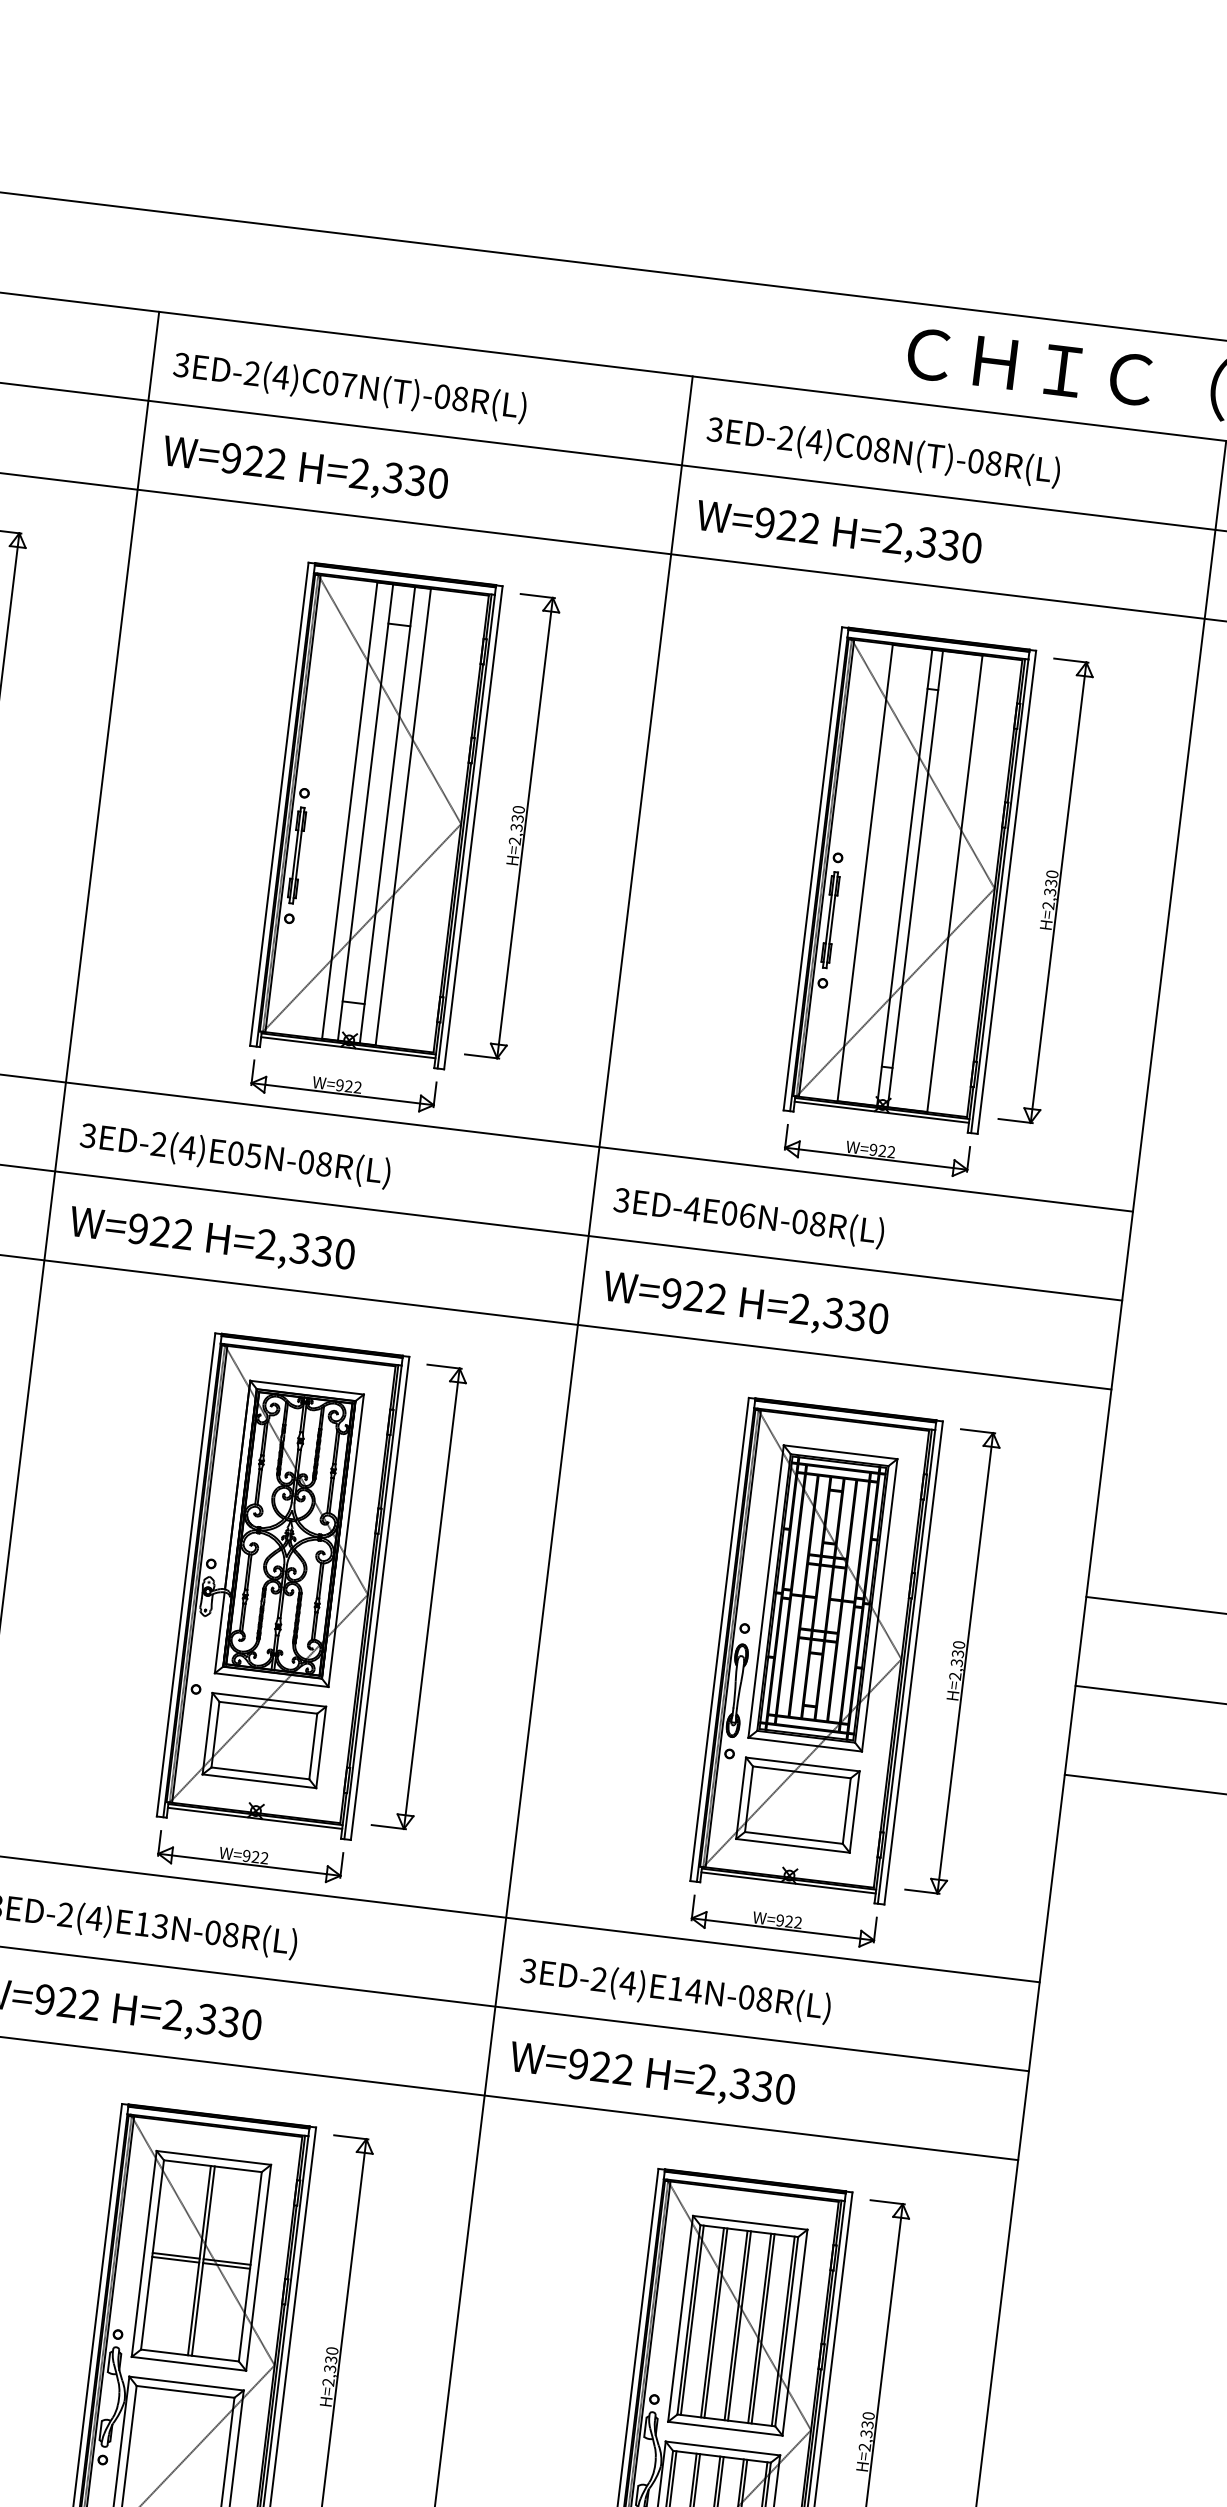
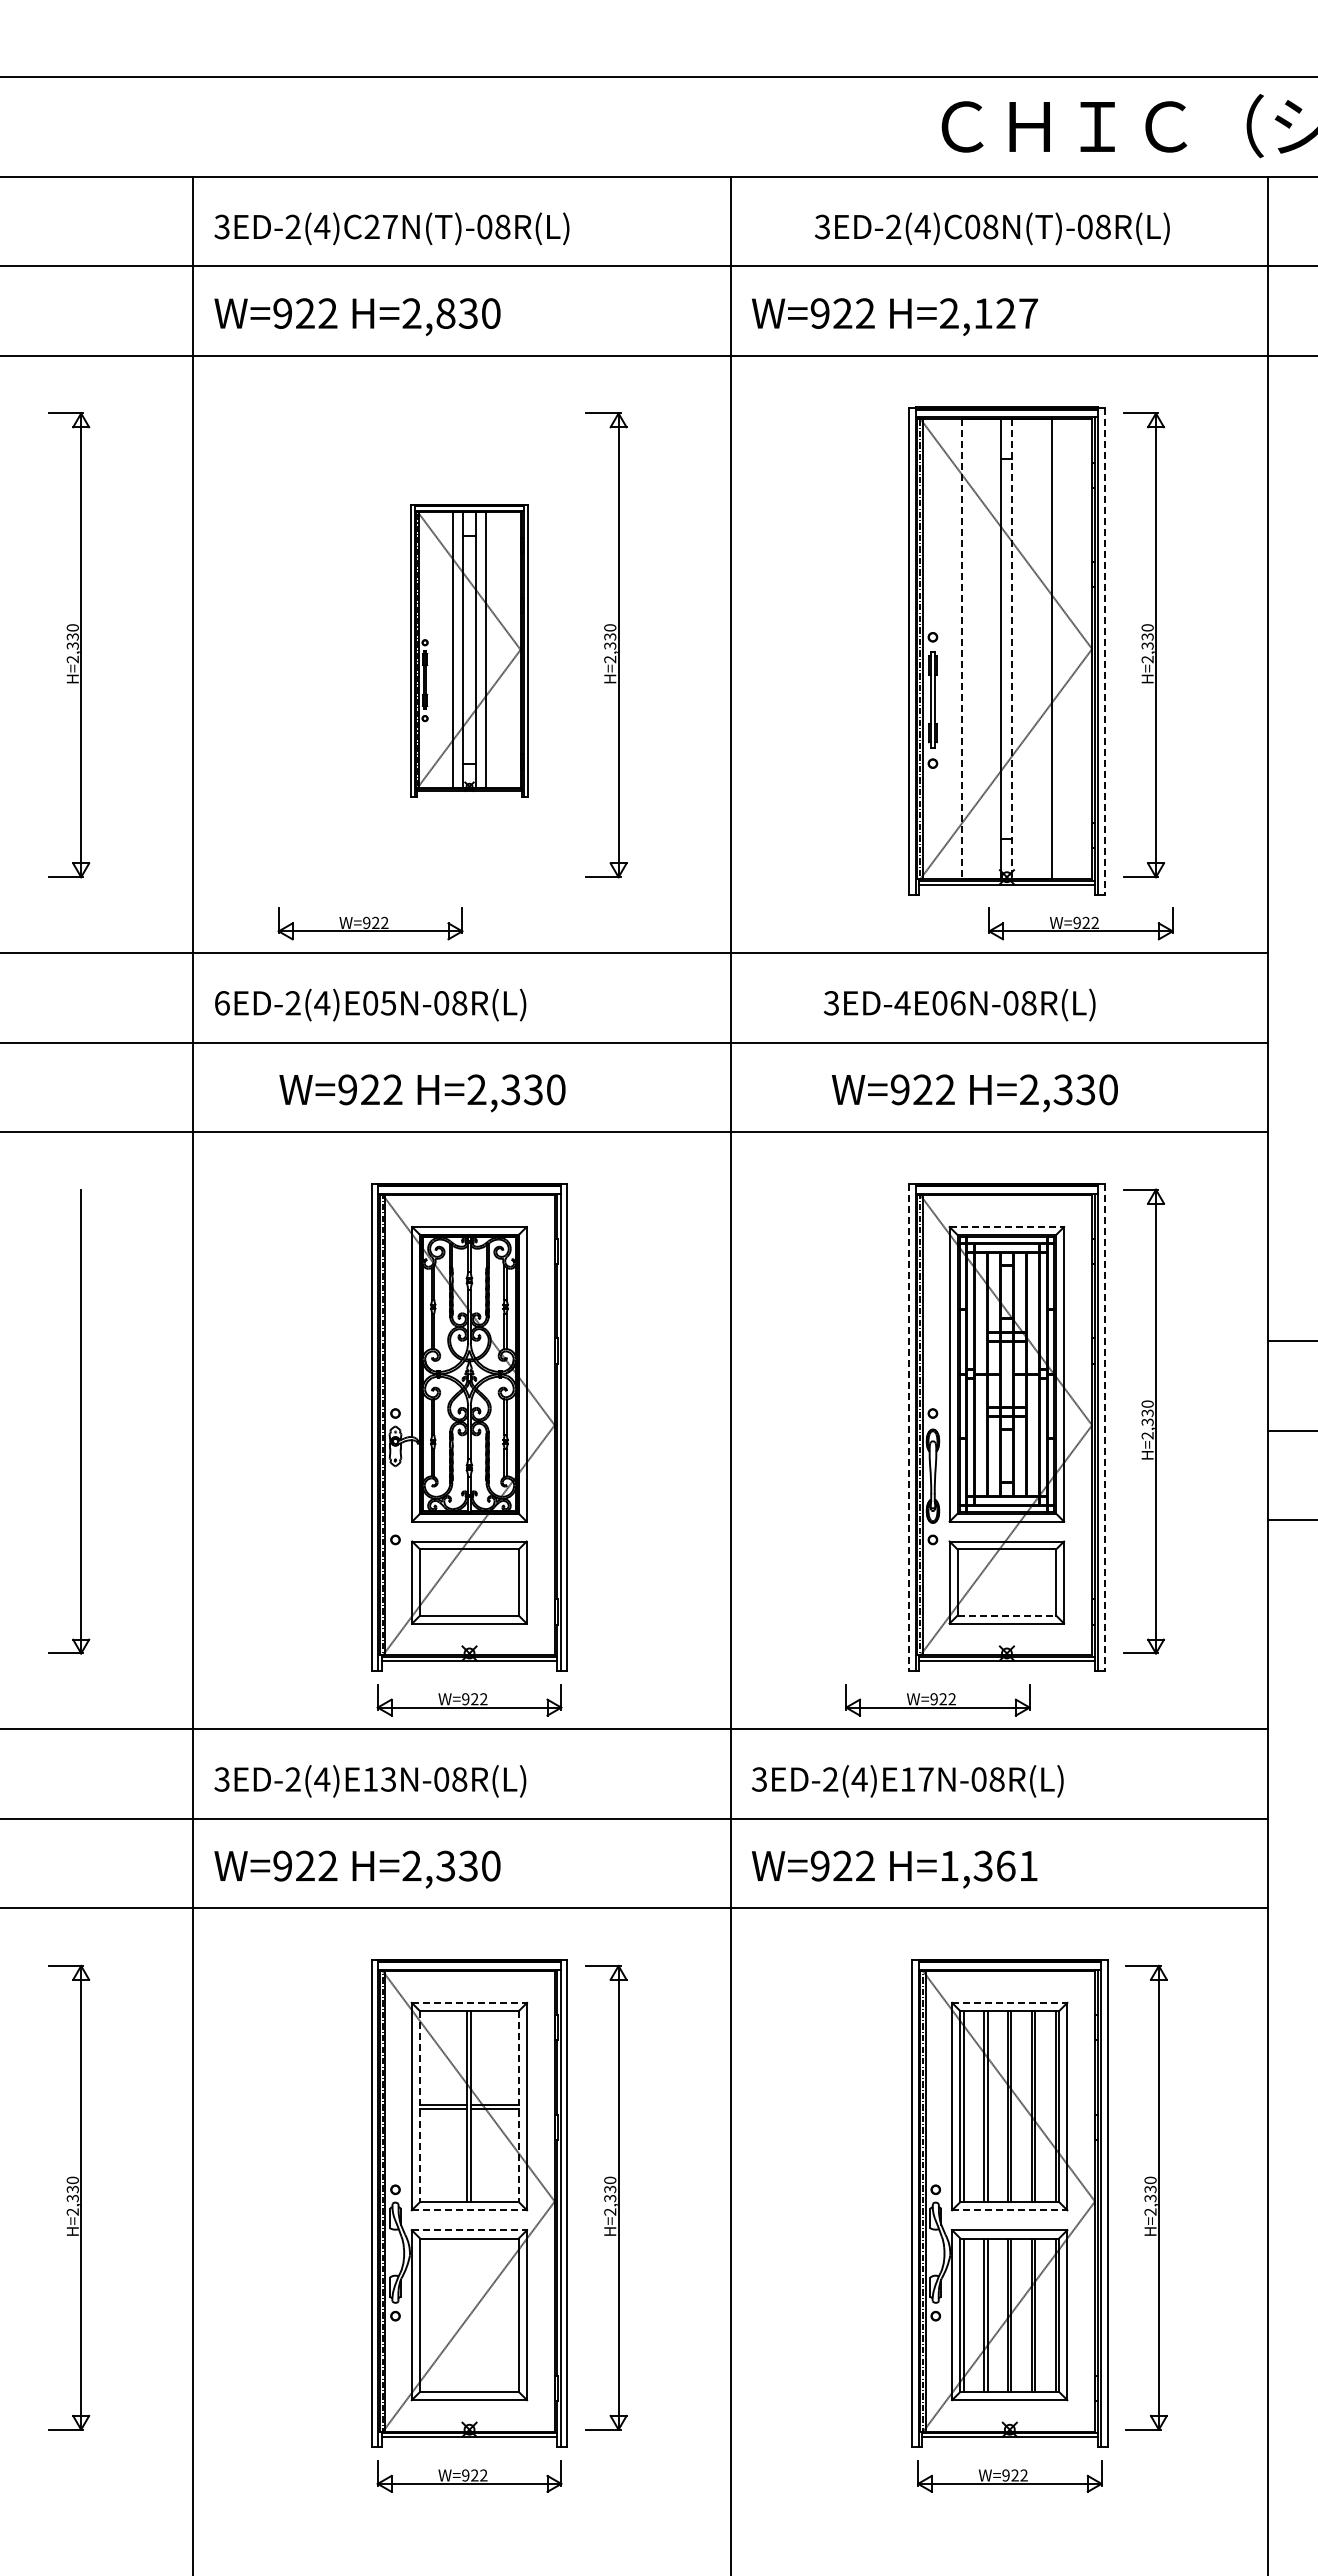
text: (330, 382) -> (371, 226), 3ED-2(4)C07N(T)-08R(L) -> 3ED-2(4)C27N(T)-08R(L)
text: (883, 451) -> (992, 228), moved
text: (393, 477) -> (445, 313), H=2,330 -> H=2,830
text: (949, 545) -> (1005, 313), H=2,330 -> H=2,127
part: (376, 815) -> (469, 650), size x0.6
line: (864, 873) -> (961, 649), solid -> dashed
line: (915, 879) -> (1012, 649), solid -> dashed
line: (1006, 892) -> (1104, 651), solid -> dashed
part: (343, 1086) -> (370, 923), moved
text: (87, 1135) -> (221, 1003), 3ED-2(4)E05N-08R(L) -> 6ED-2(4)E05N-08R(L)
part: (876, 1150) -> (1080, 923), moved
text: (748, 1216) -> (959, 1004), moved
text: (211, 1241) -> (422, 1093), moved
text: (745, 1306) -> (974, 1093), moved
line: (841, 1452) -> (1007, 1227), solid -> dashed
part: (431, 1598) -> (618, 1421), removed
line: (719, 1639) -> (909, 1427), solid -> dashed
line: (913, 1662) -> (1104, 1427), solid -> dashed
line: (794, 1837) -> (1007, 1615), solid -> dashed
part: (783, 1922) -> (937, 1700), moved
text: (693, 1990) -> (925, 1779), 3ED-2(4)E14N-08R(L) -> 3ED-2(4)E17N-08R(L)
text: (745, 2083) -> (988, 1865), H=2,330 -> H=1,361
line: (213, 2157) -> (469, 2002), solid -> dashed
line: (750, 2222) -> (1009, 2002), solid -> dashed
line: (152, 2255) -> (420, 2107), solid -> dashed
line: (250, 2267) -> (518, 2107), solid -> dashed
line: (188, 2364) -> (469, 2210), solid -> dashed
line: (186, 2383) -> (469, 2230), solid -> dashed
line: (725, 2428) -> (1009, 2210), solid -> dashed

